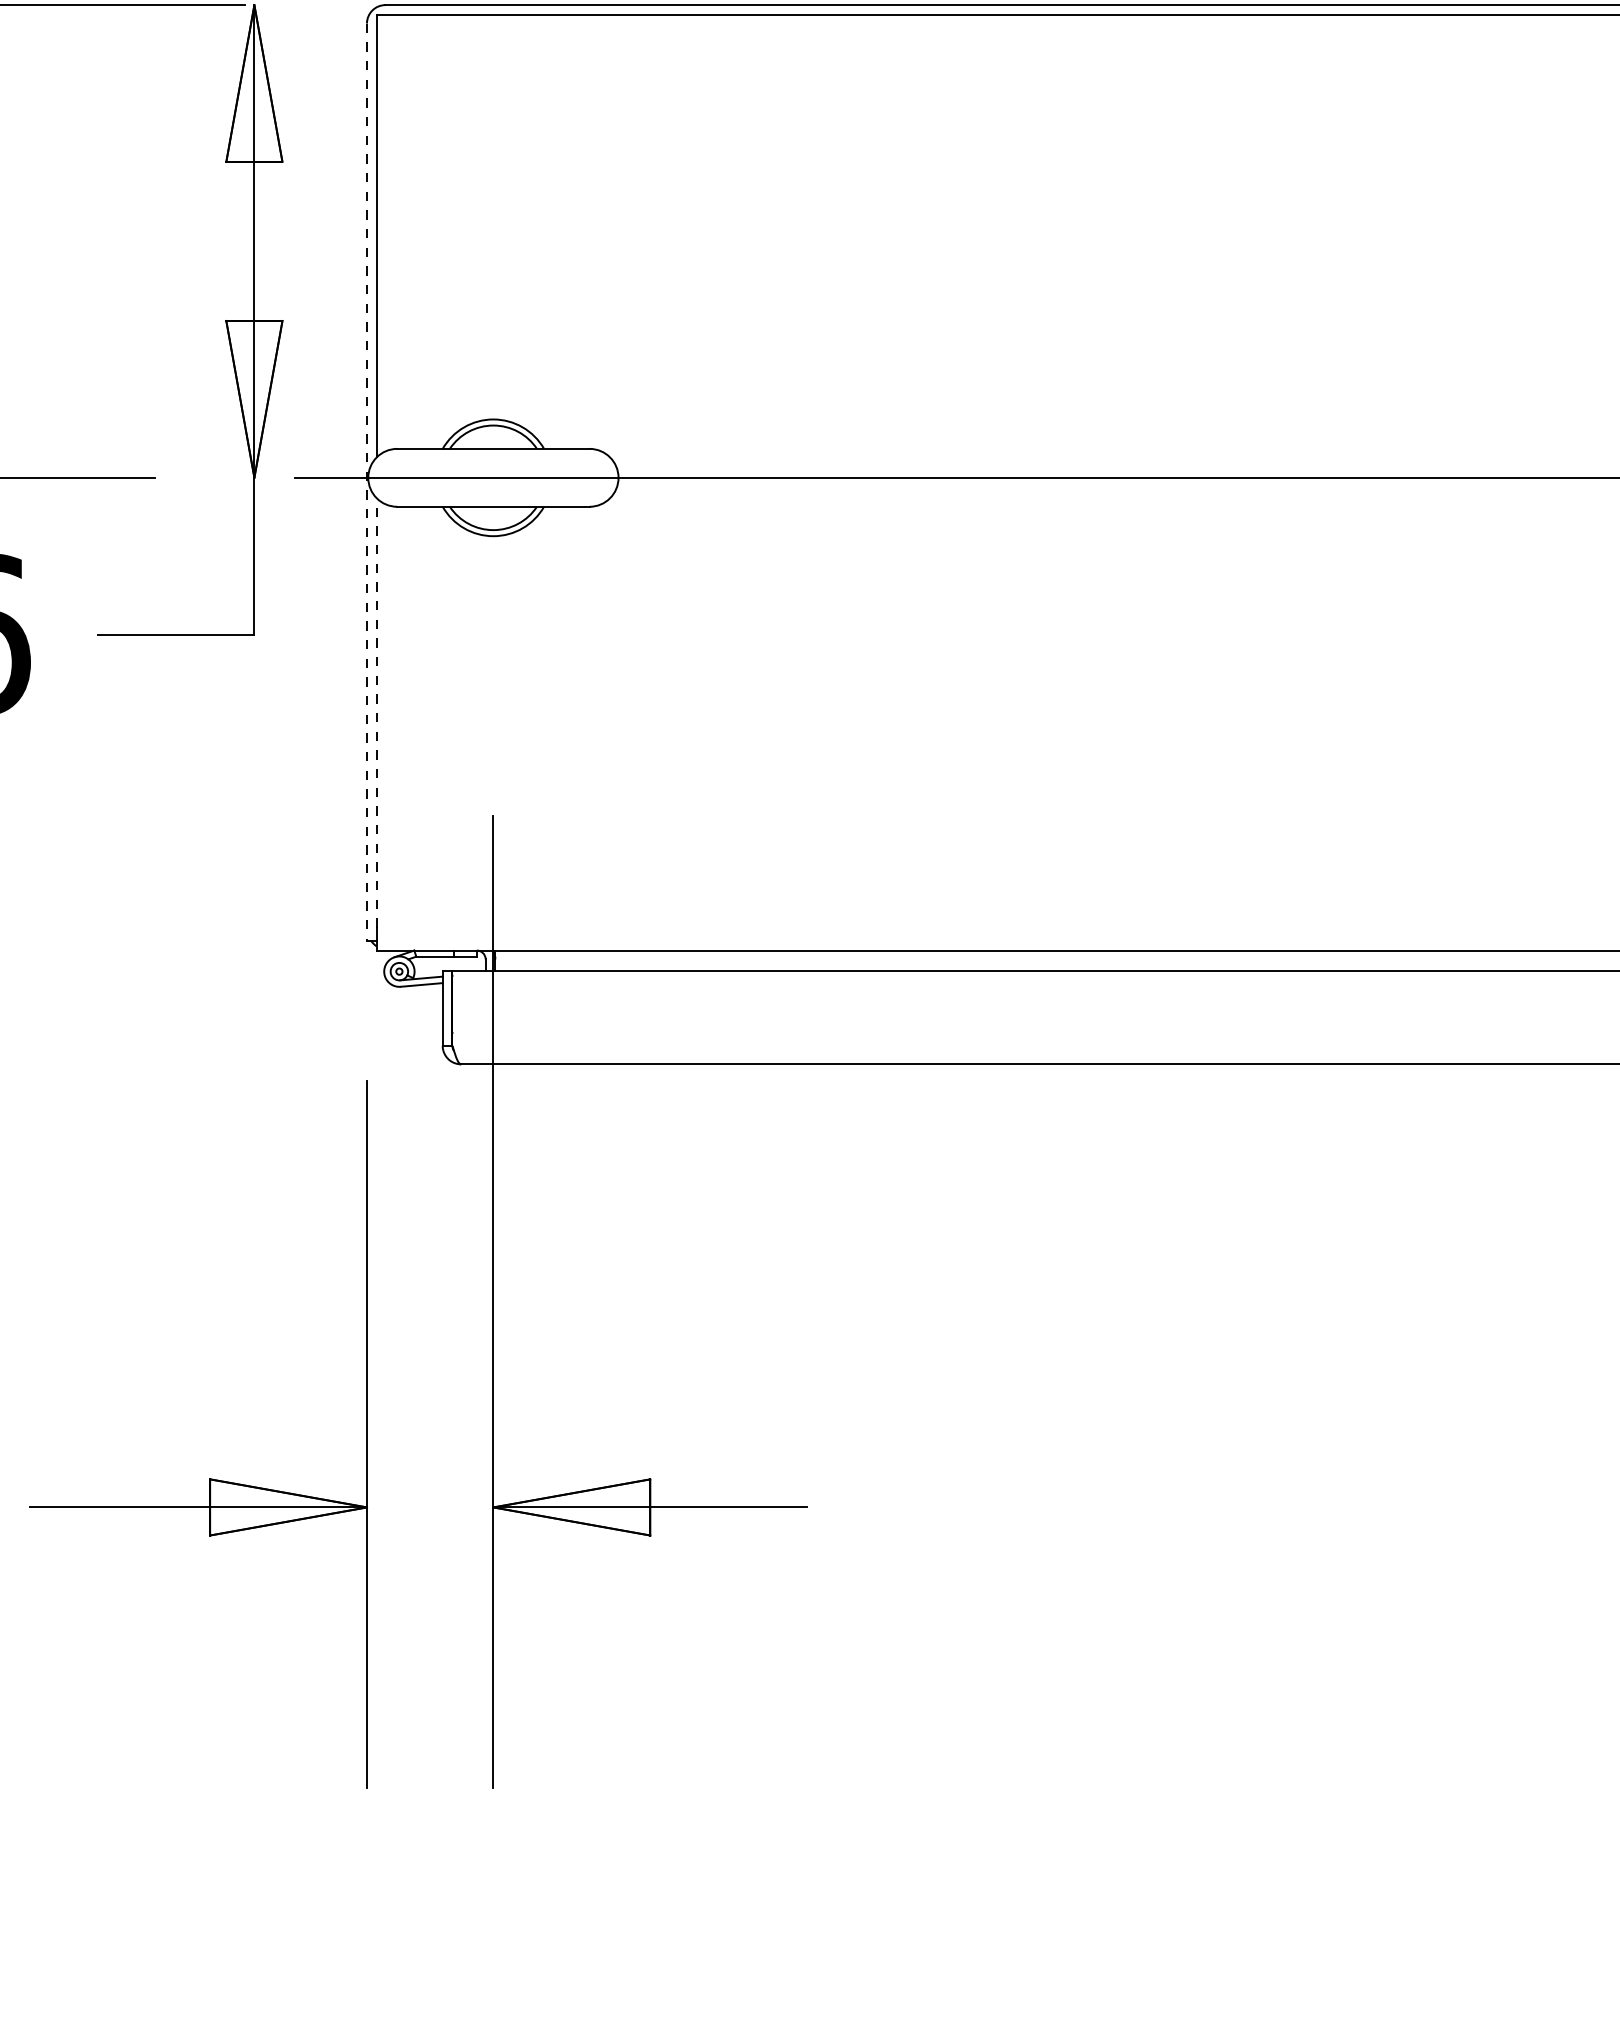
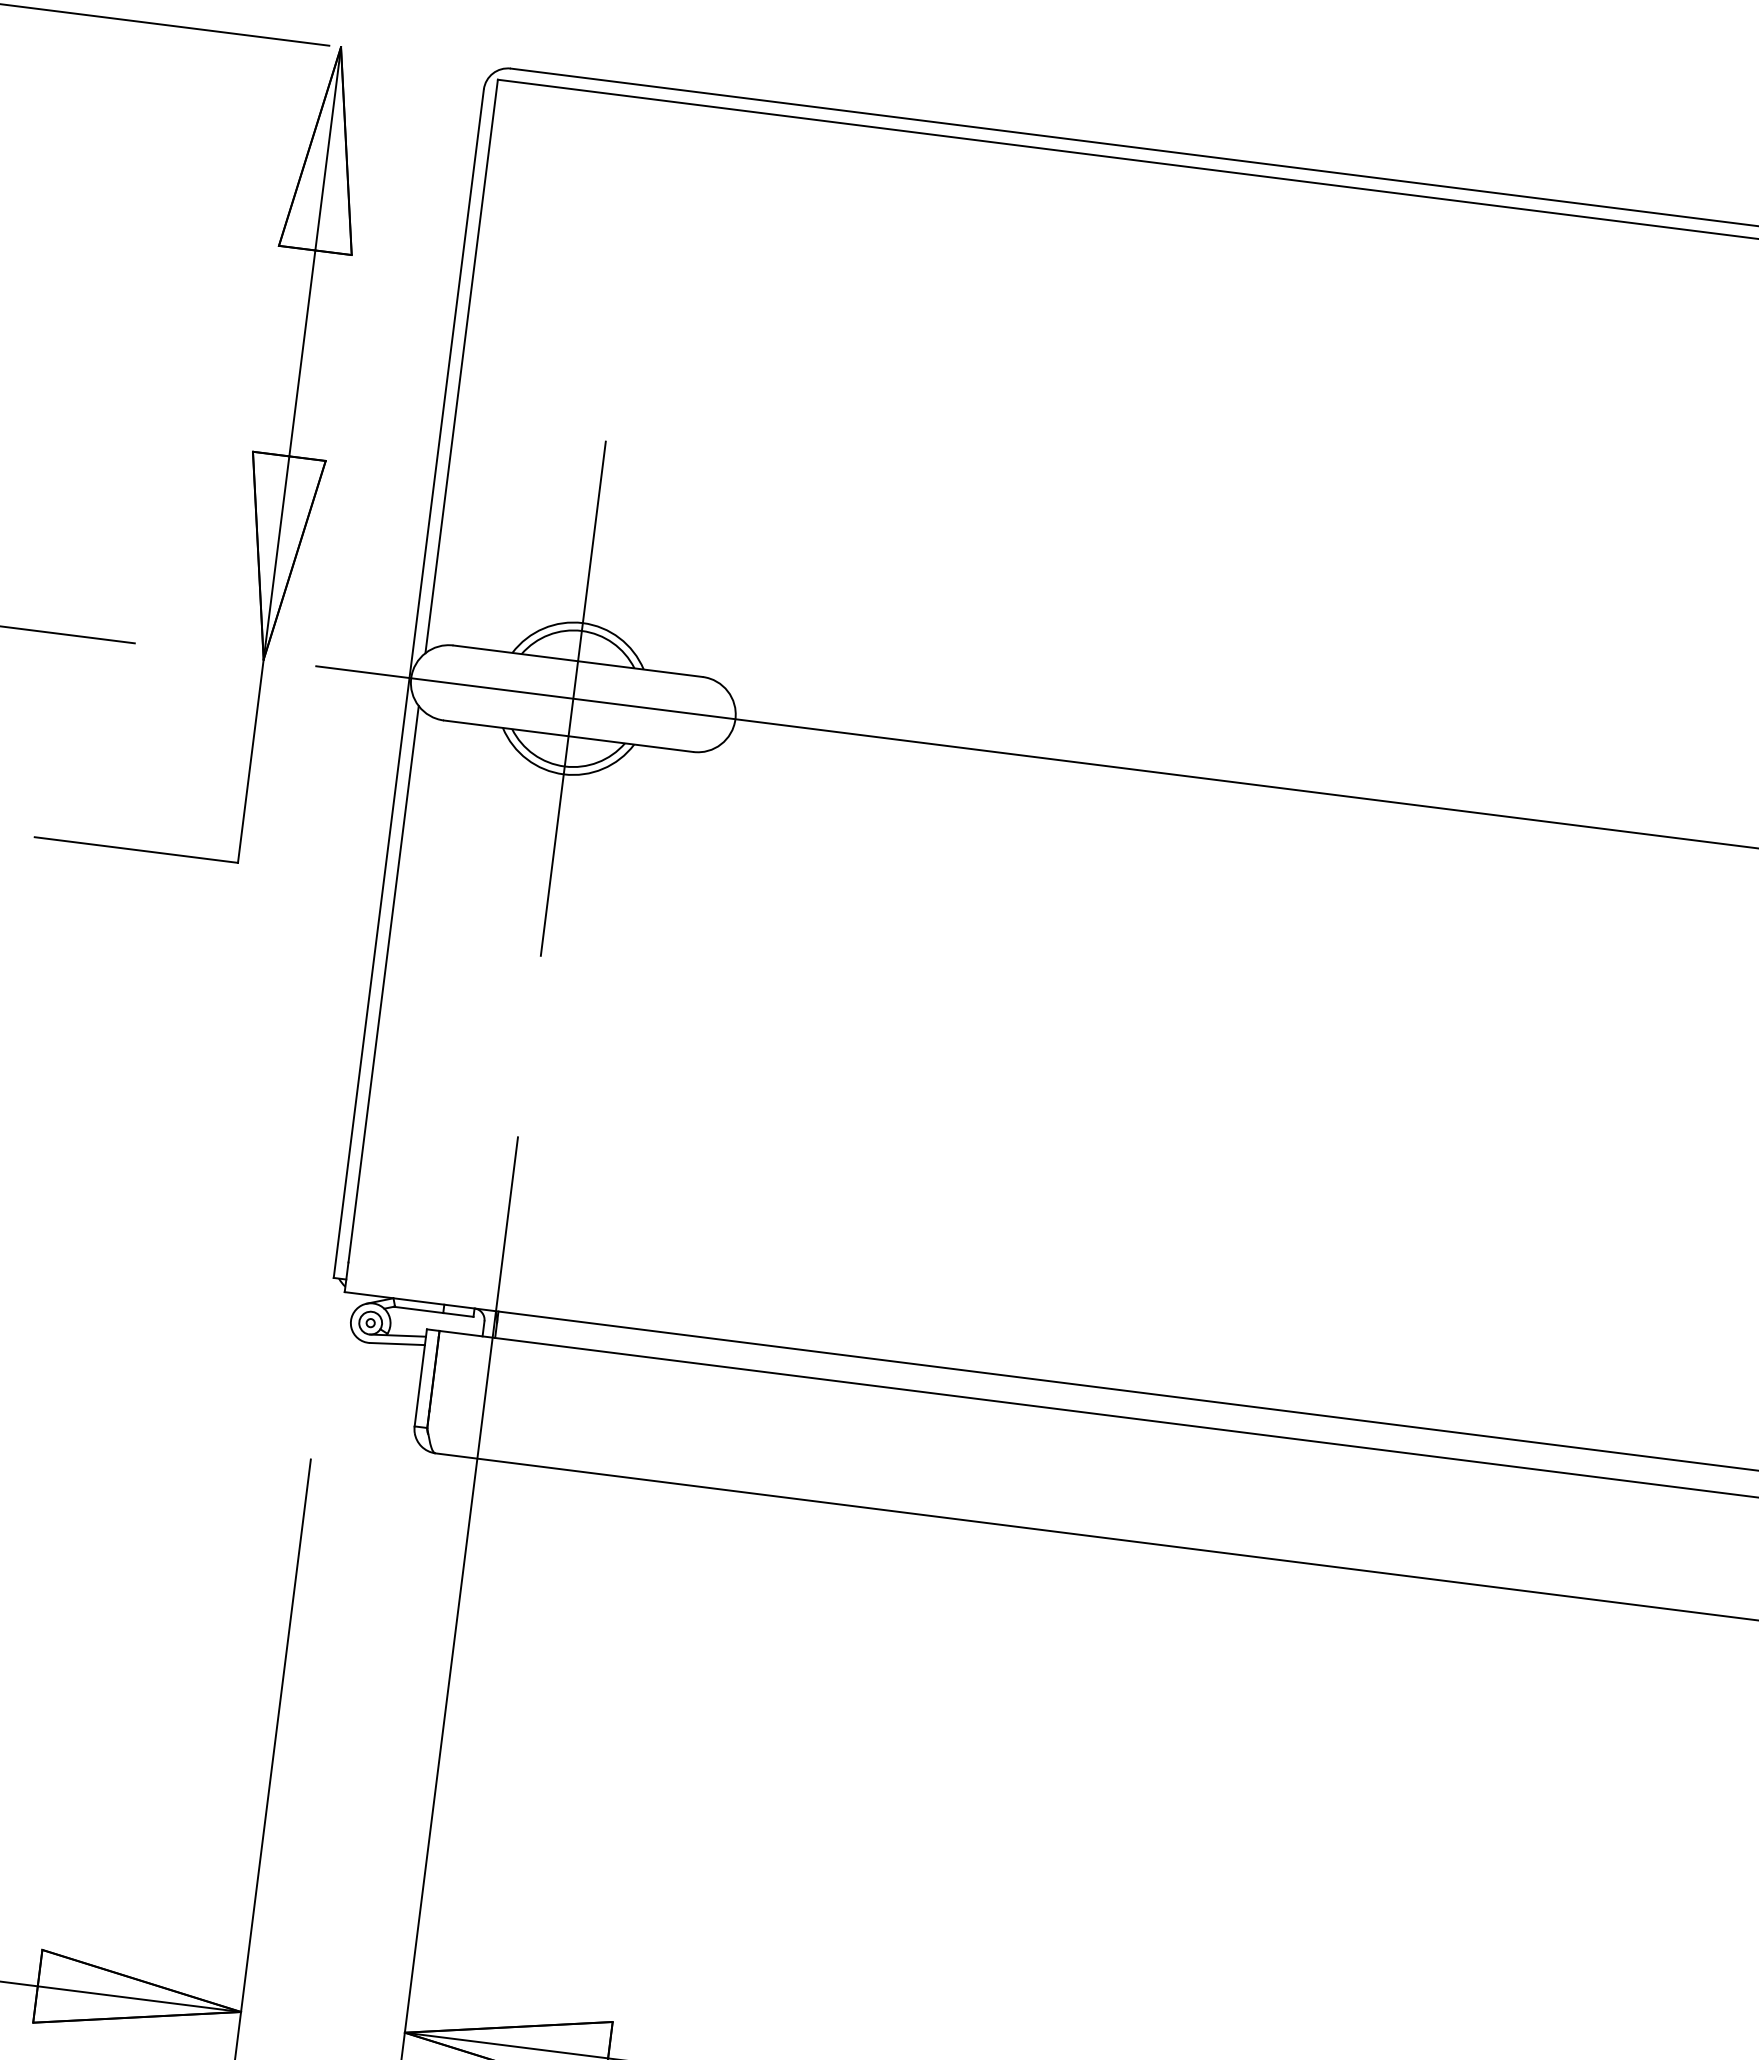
line: (493, 477) -> (573, 698), added
line: (366, 482) -> (408, 684), dashed -> solid
line: (376, 712) -> (383, 983), dashed -> solid

